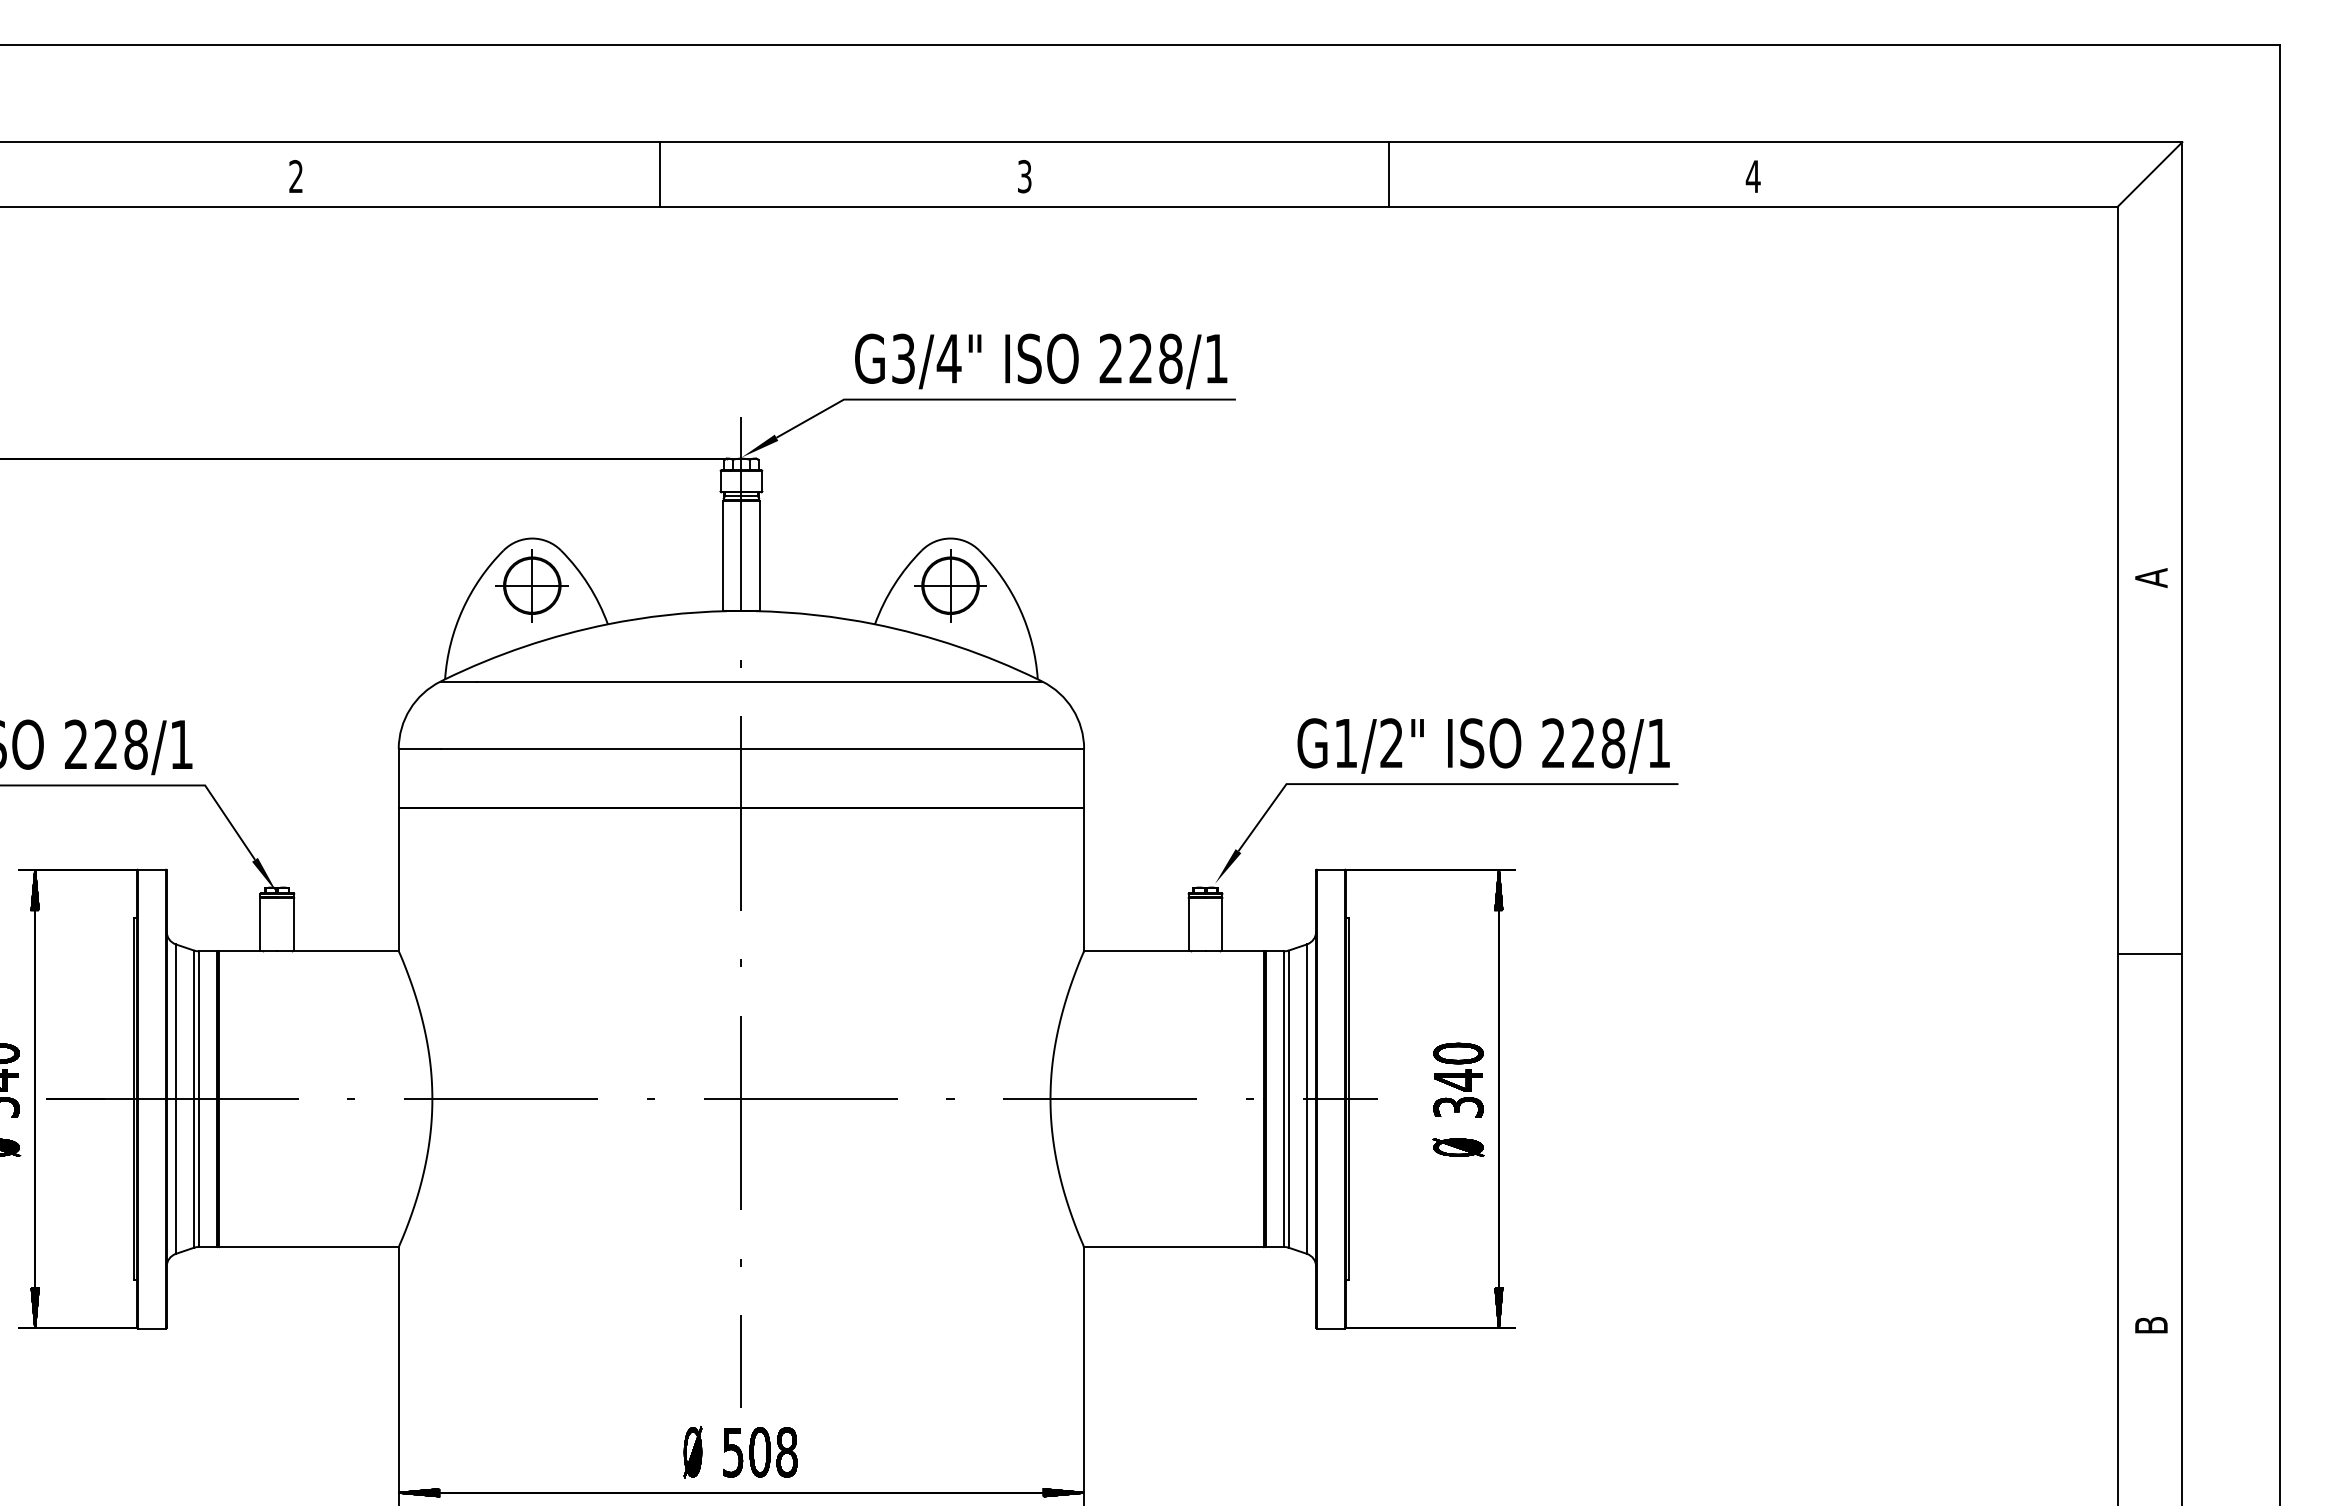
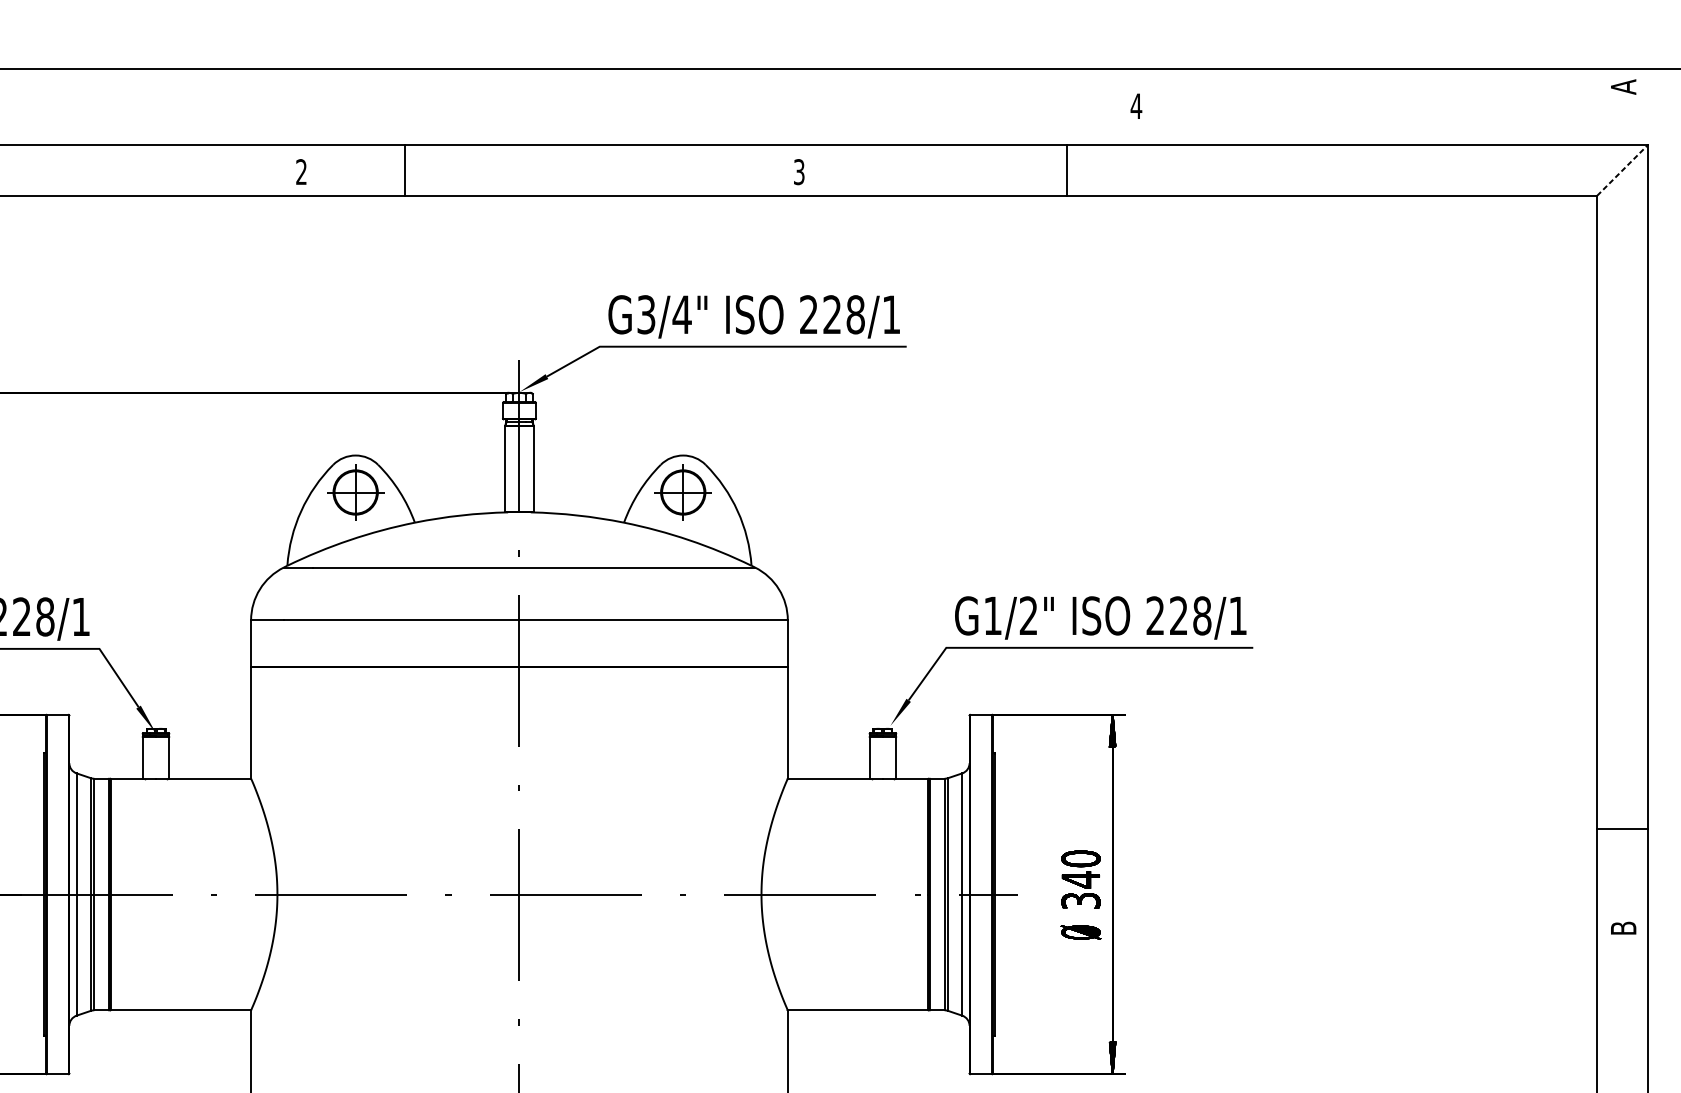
line: (660, 174) -> (405, 170), moved
line: (1389, 174) -> (1067, 170), moved
line: (2149, 174) -> (1622, 170), solid -> dashed
text: (295, 176) -> (301, 172), moved
text: (1024, 176) -> (799, 172), moved
text: (1752, 176) -> (1135, 106), moved
text: (2151, 578) -> (1623, 87), moved
line: (2149, 954) -> (1622, 829), moved
text: (2151, 1325) -> (1623, 928), moved

